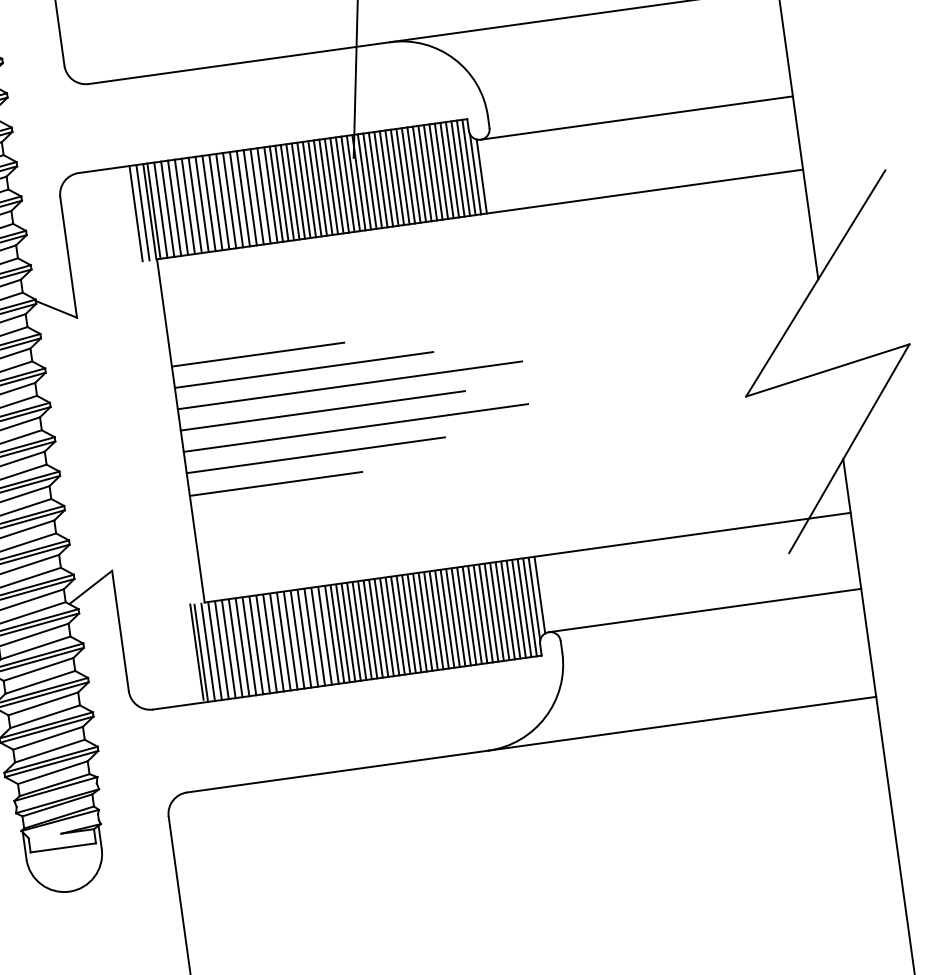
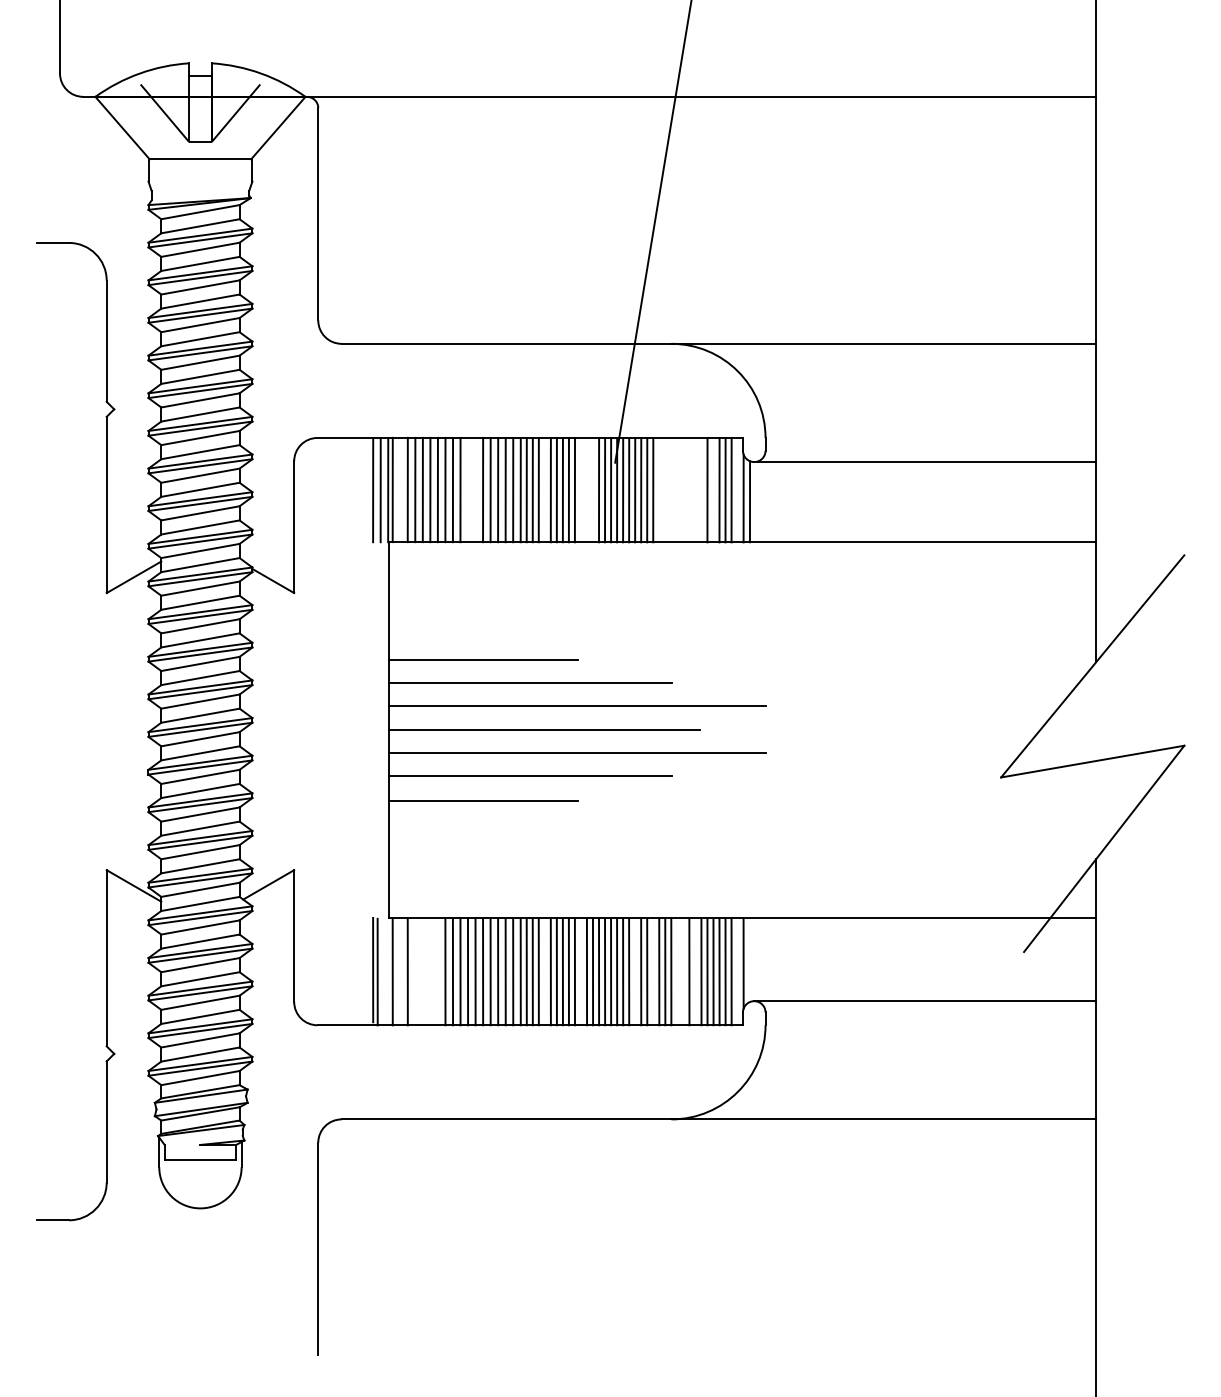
line: (468, 166) -> (737, 489), removed
line: (446, 169) -> (713, 489), removed
line: (435, 171) -> (701, 489), removed
line: (430, 172) -> (695, 489), removed
line: (419, 173) -> (683, 489), removed
line: (424, 173) -> (689, 489), removed
line: (414, 174) -> (677, 489), removed
line: (408, 175) -> (671, 489), removed
line: (397, 176) -> (659, 489), removed
line: (403, 176) -> (665, 489), removed
line: (336, 185) -> (592, 489), removed
line: (325, 186) -> (580, 489), removed
line: (330, 186) -> (586, 489), removed
line: (292, 191) -> (544, 489), removed
line: (229, 200) -> (475, 489), removed
line: (222, 201) -> (467, 489), removed
line: (160, 209) -> (400, 489), removed
line: (539, 595) -> (749, 960), removed
line: (529, 607) -> (737, 971), removed
line: (491, 612) -> (695, 971), removed
line: (475, 614) -> (677, 971), removed
line: (480, 614) -> (683, 971), removed
line: (453, 617) -> (653, 971), removed
line: (436, 620) -> (635, 971), removed
line: (386, 627) -> (580, 971), removed
line: (353, 631) -> (544, 971), removed
line: (255, 645) -> (437, 971), removed
line: (249, 646) -> (430, 971), removed
line: (242, 647) -> (422, 971), removed
line: (235, 648) -> (415, 971), removed
line: (222, 649) -> (400, 971), removed
line: (208, 651) -> (385, 971), removed

